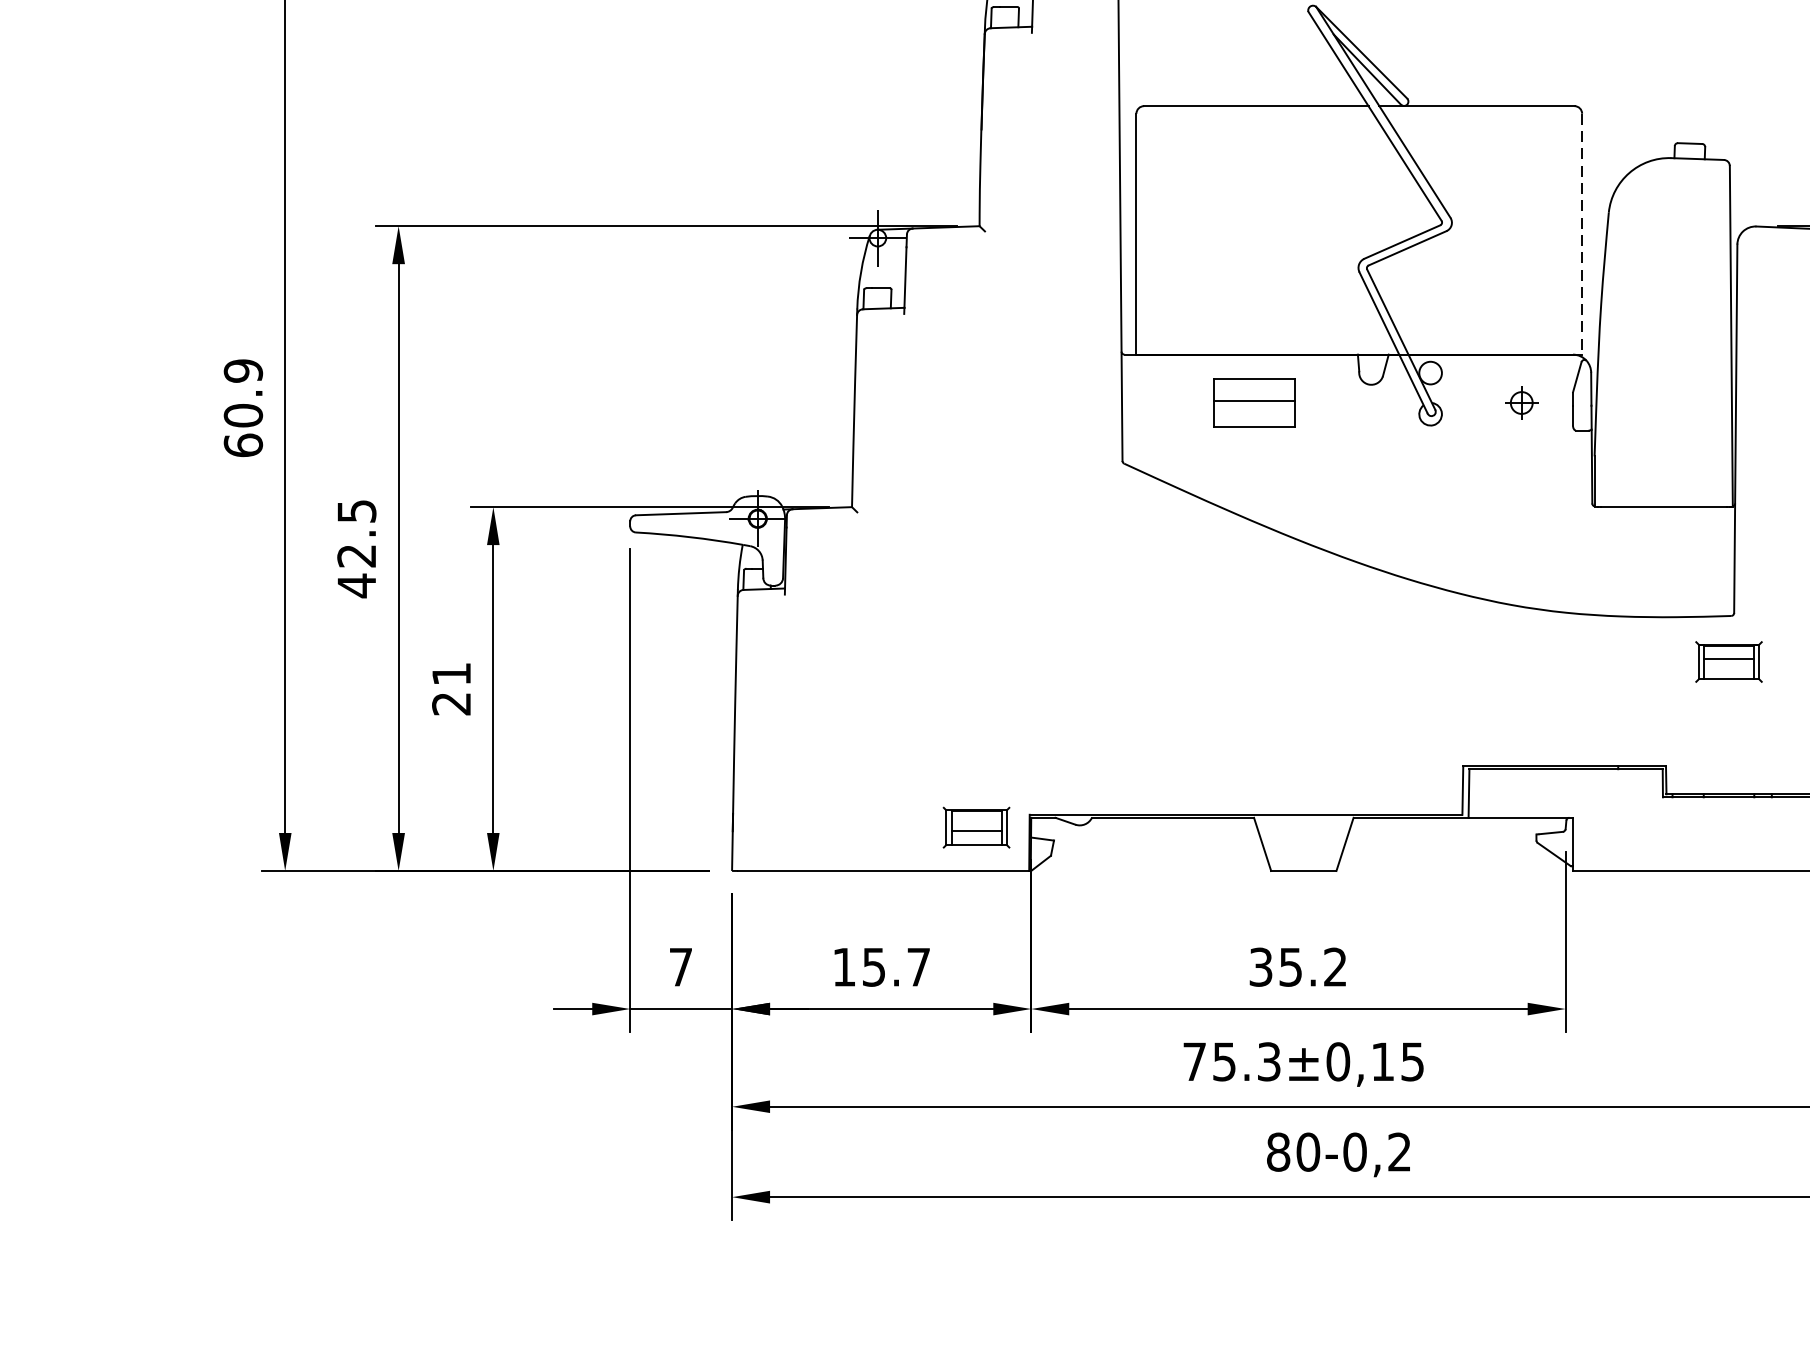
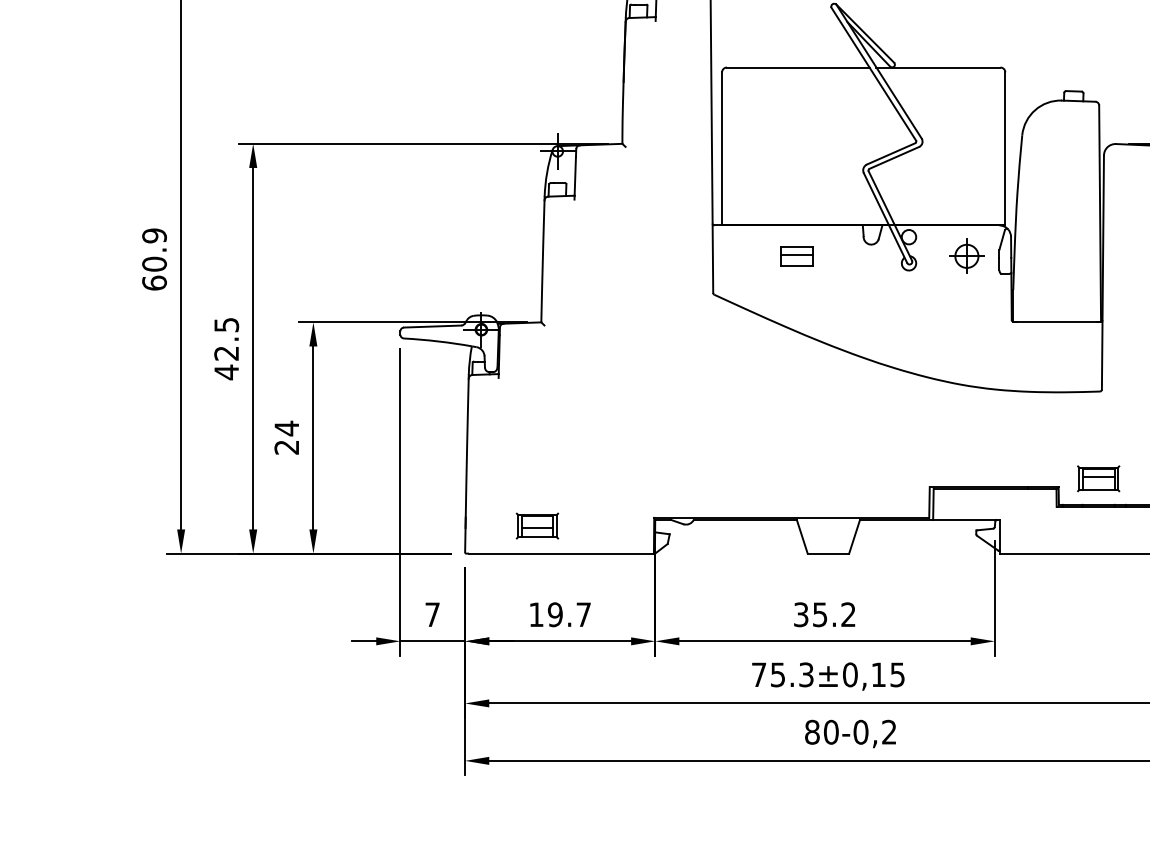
line: (1582, 233) -> (1005, 148), dashed -> solid
part: (1521, 401) -> (966, 255), size x1.67
part: (1253, 403) -> (796, 256), size x0.62
part: (1728, 661) -> (1098, 478), moved
text: (451, 674) -> (286, 428), 21 -> 24
part: (976, 826) -> (537, 525), moved
text: (872, 966) -> (554, 614), 15.7 -> 19.7

